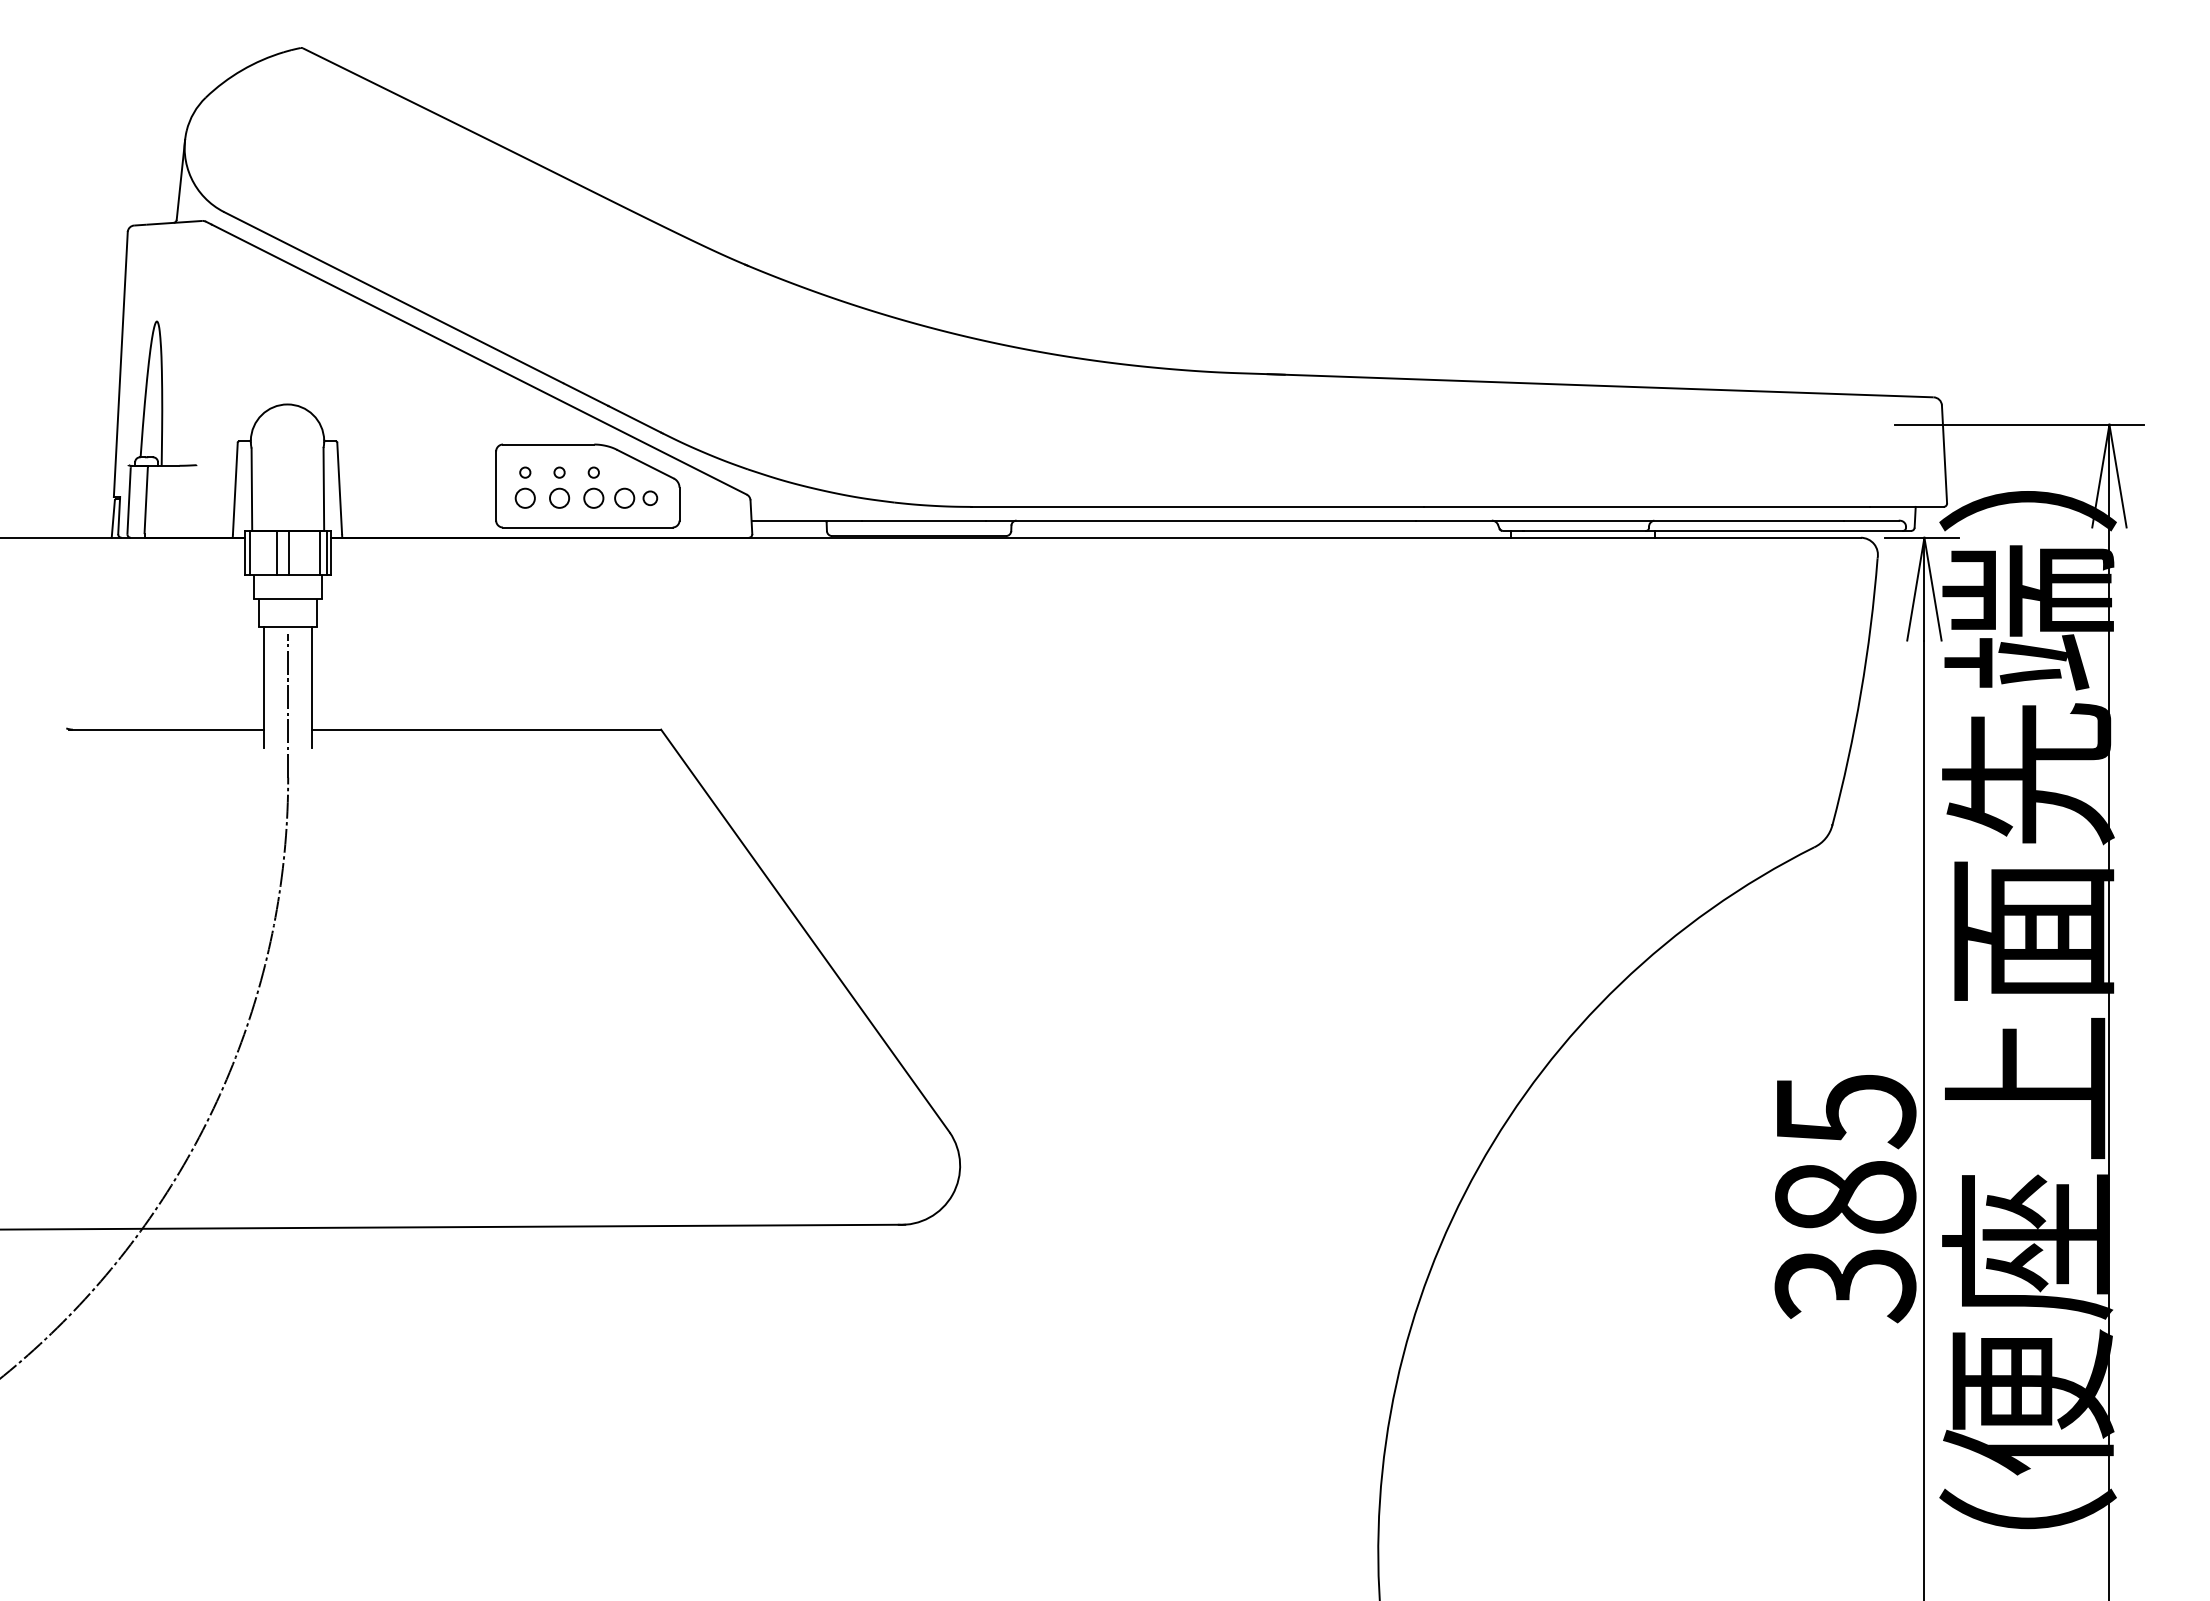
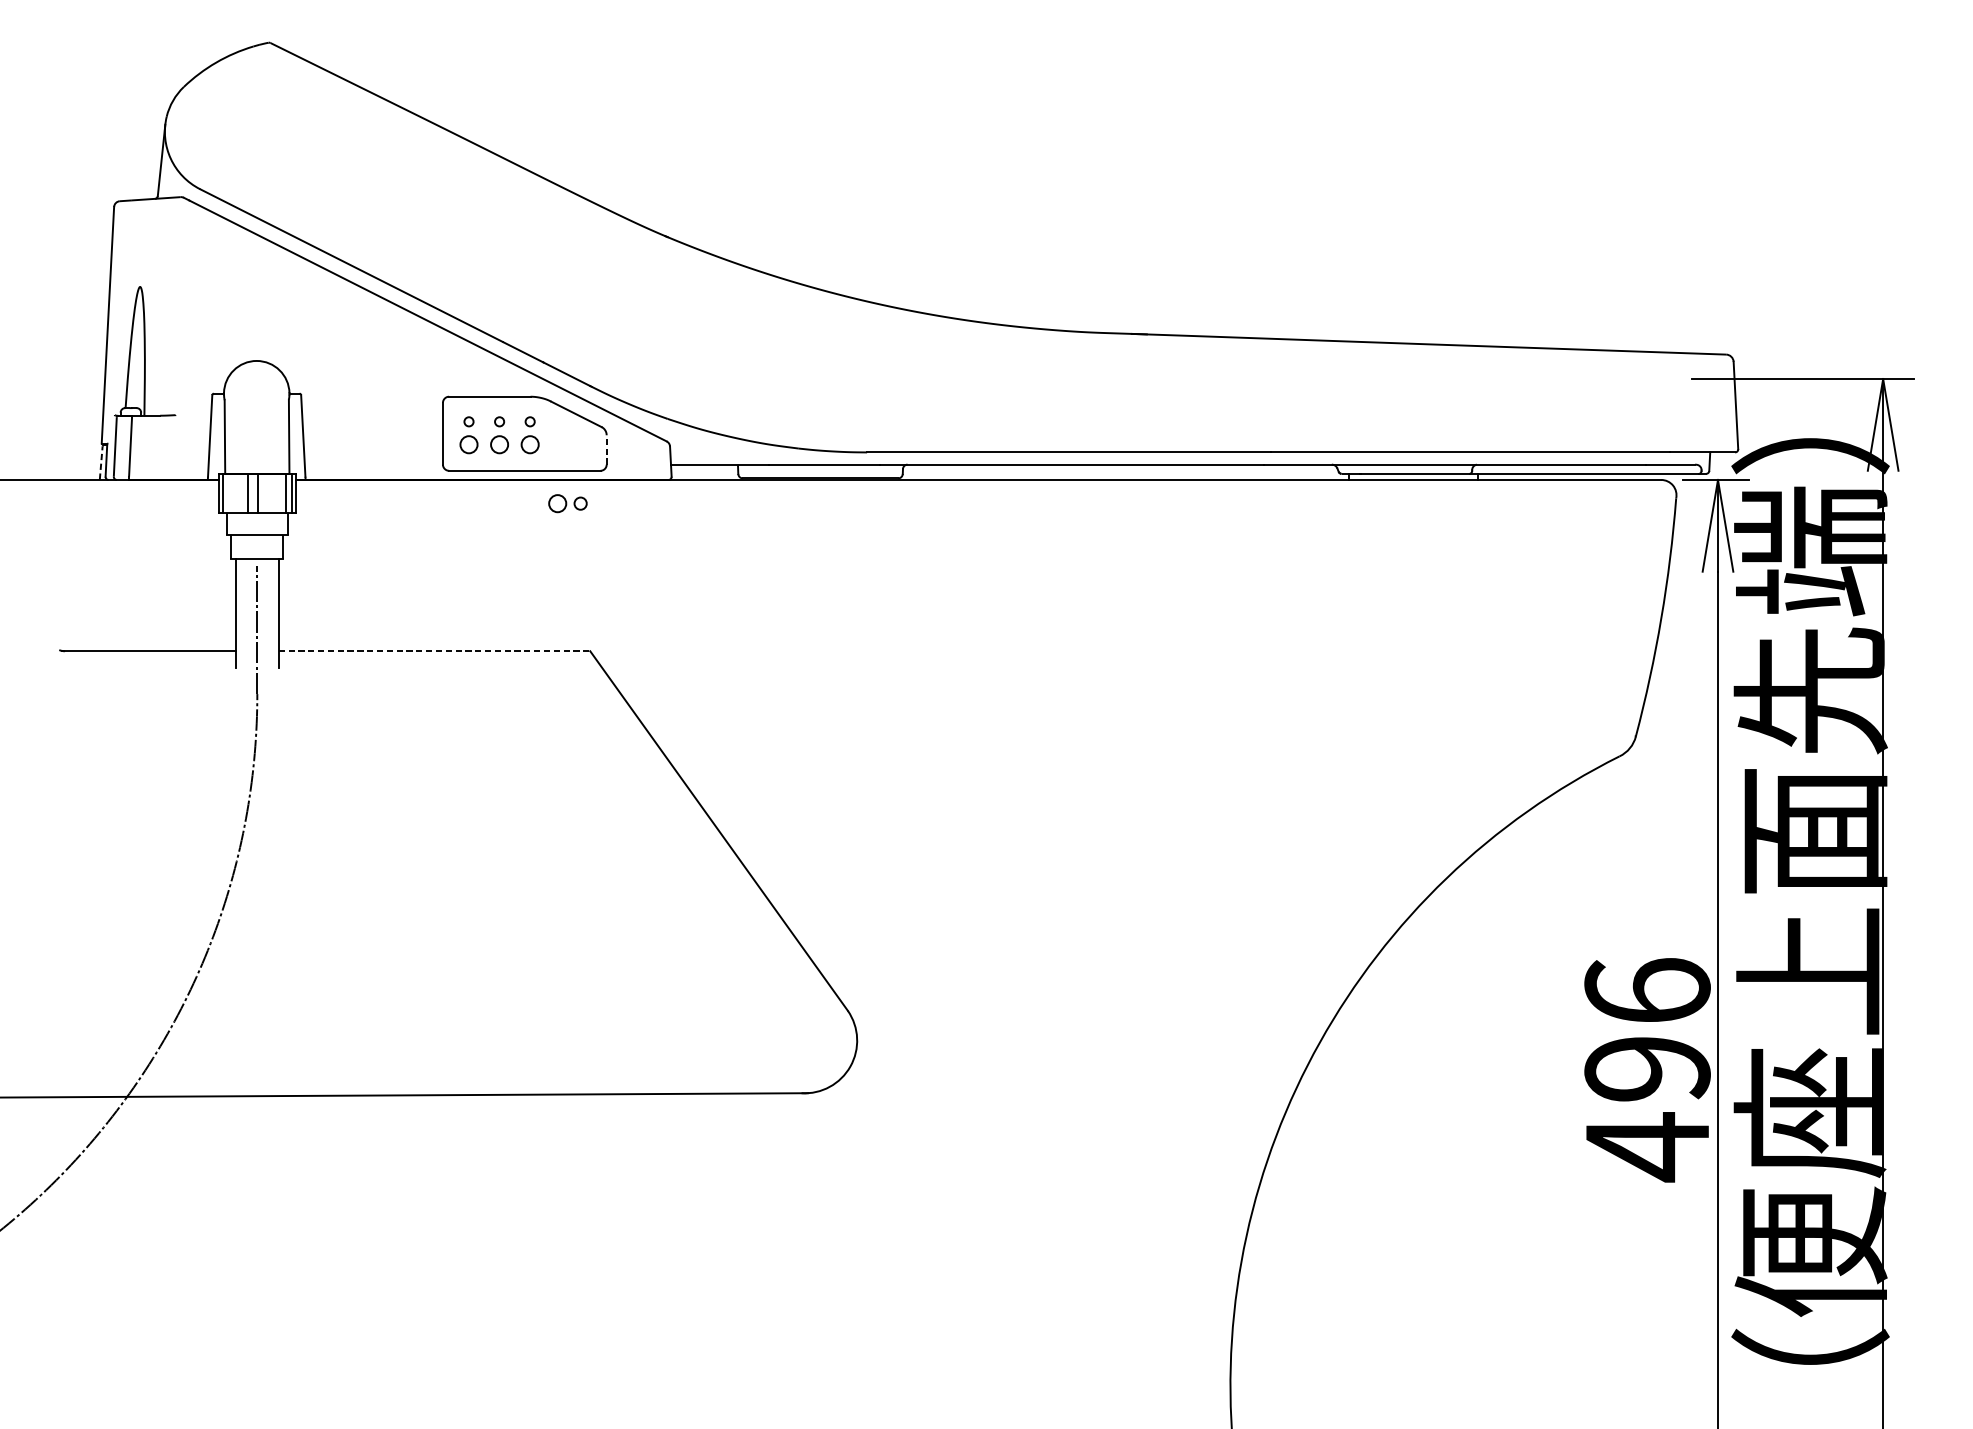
part: (636, 497) -> (568, 502), moved
line: (679, 503) -> (606, 449), solid -> dashed
line: (113, 518) -> (101, 462), solid -> dashed
line: (487, 729) -> (435, 651), solid -> dashed
text: (1845, 1198) -> (1647, 1069), 385 -> 496

